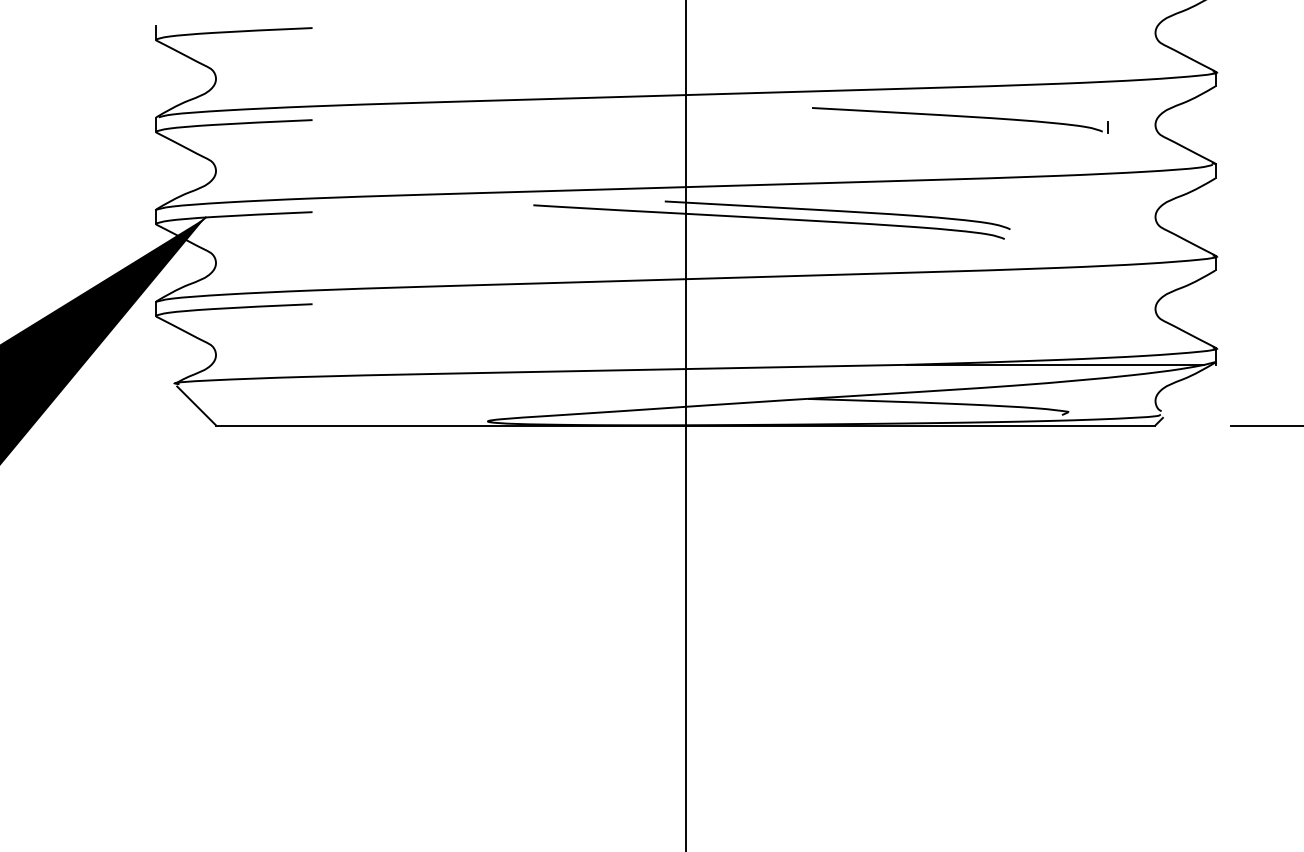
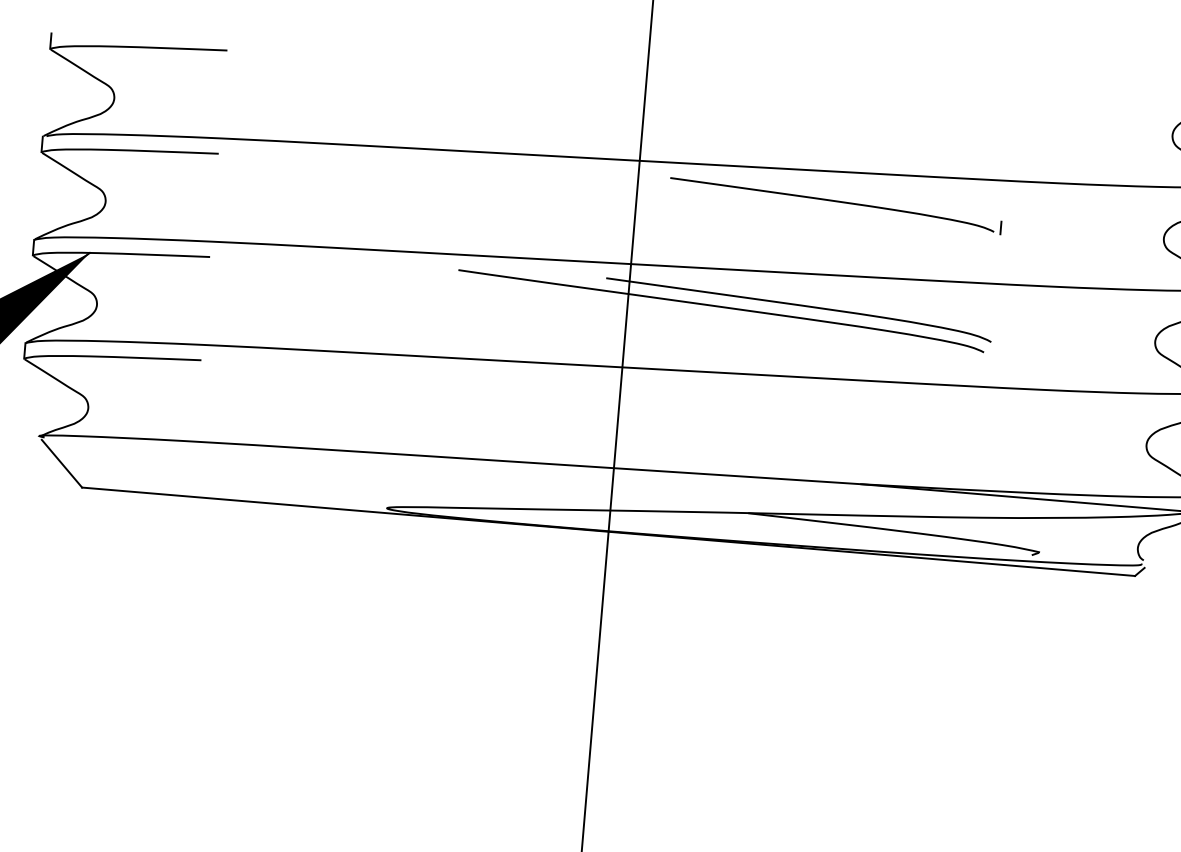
part: (960, 120) -> (835, 206), moved

